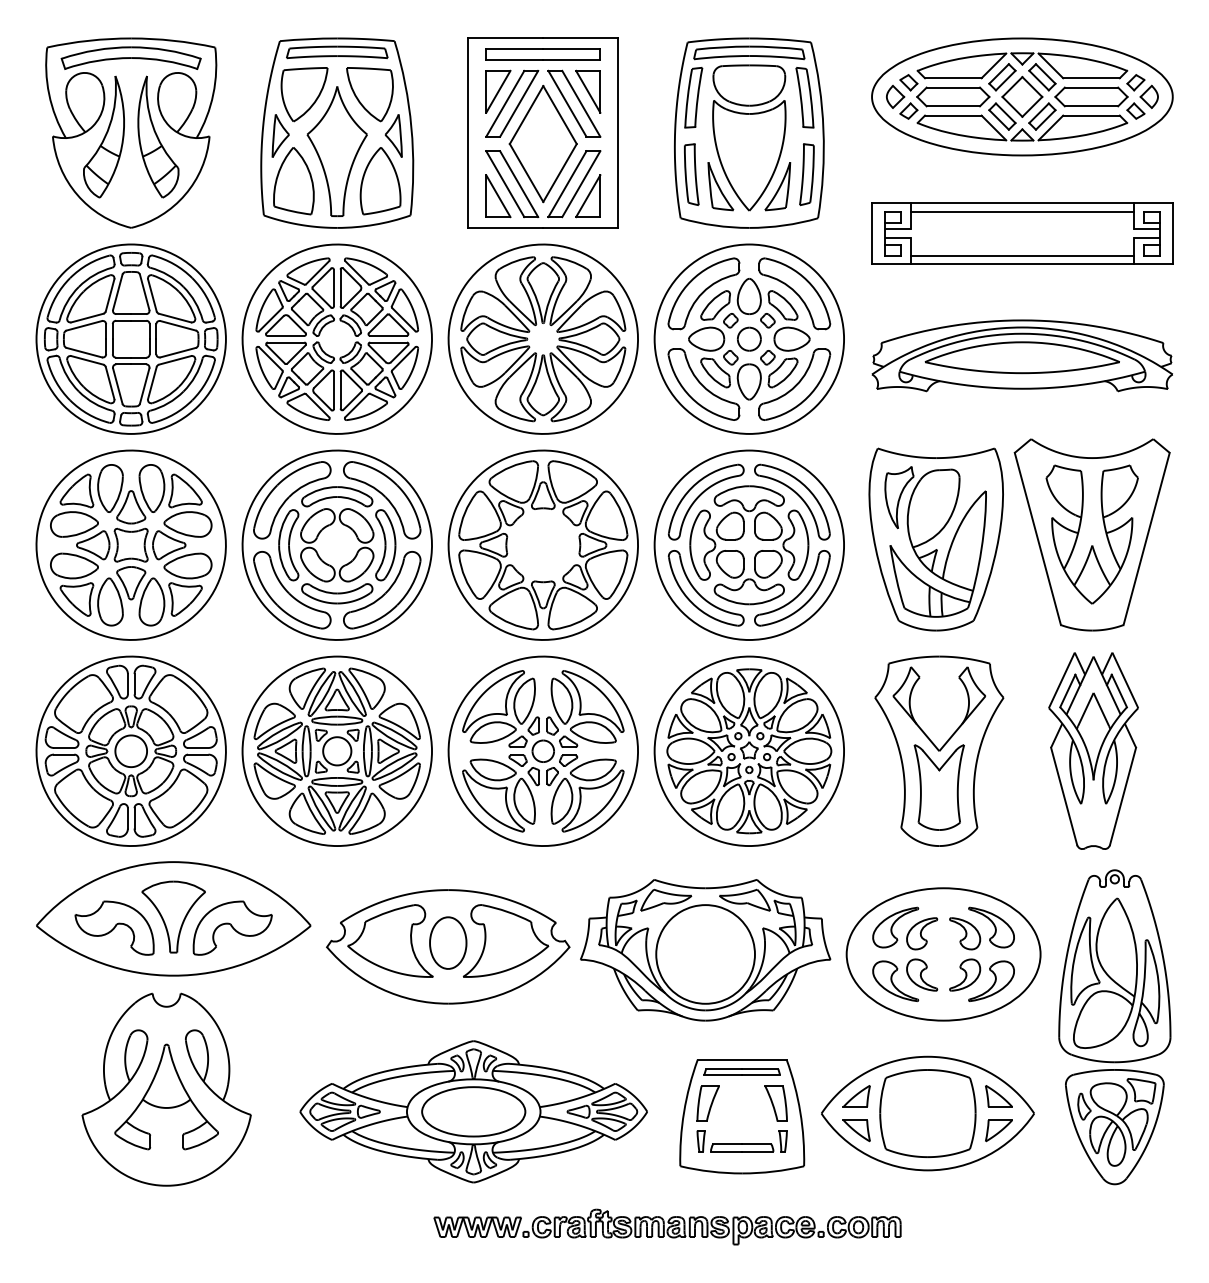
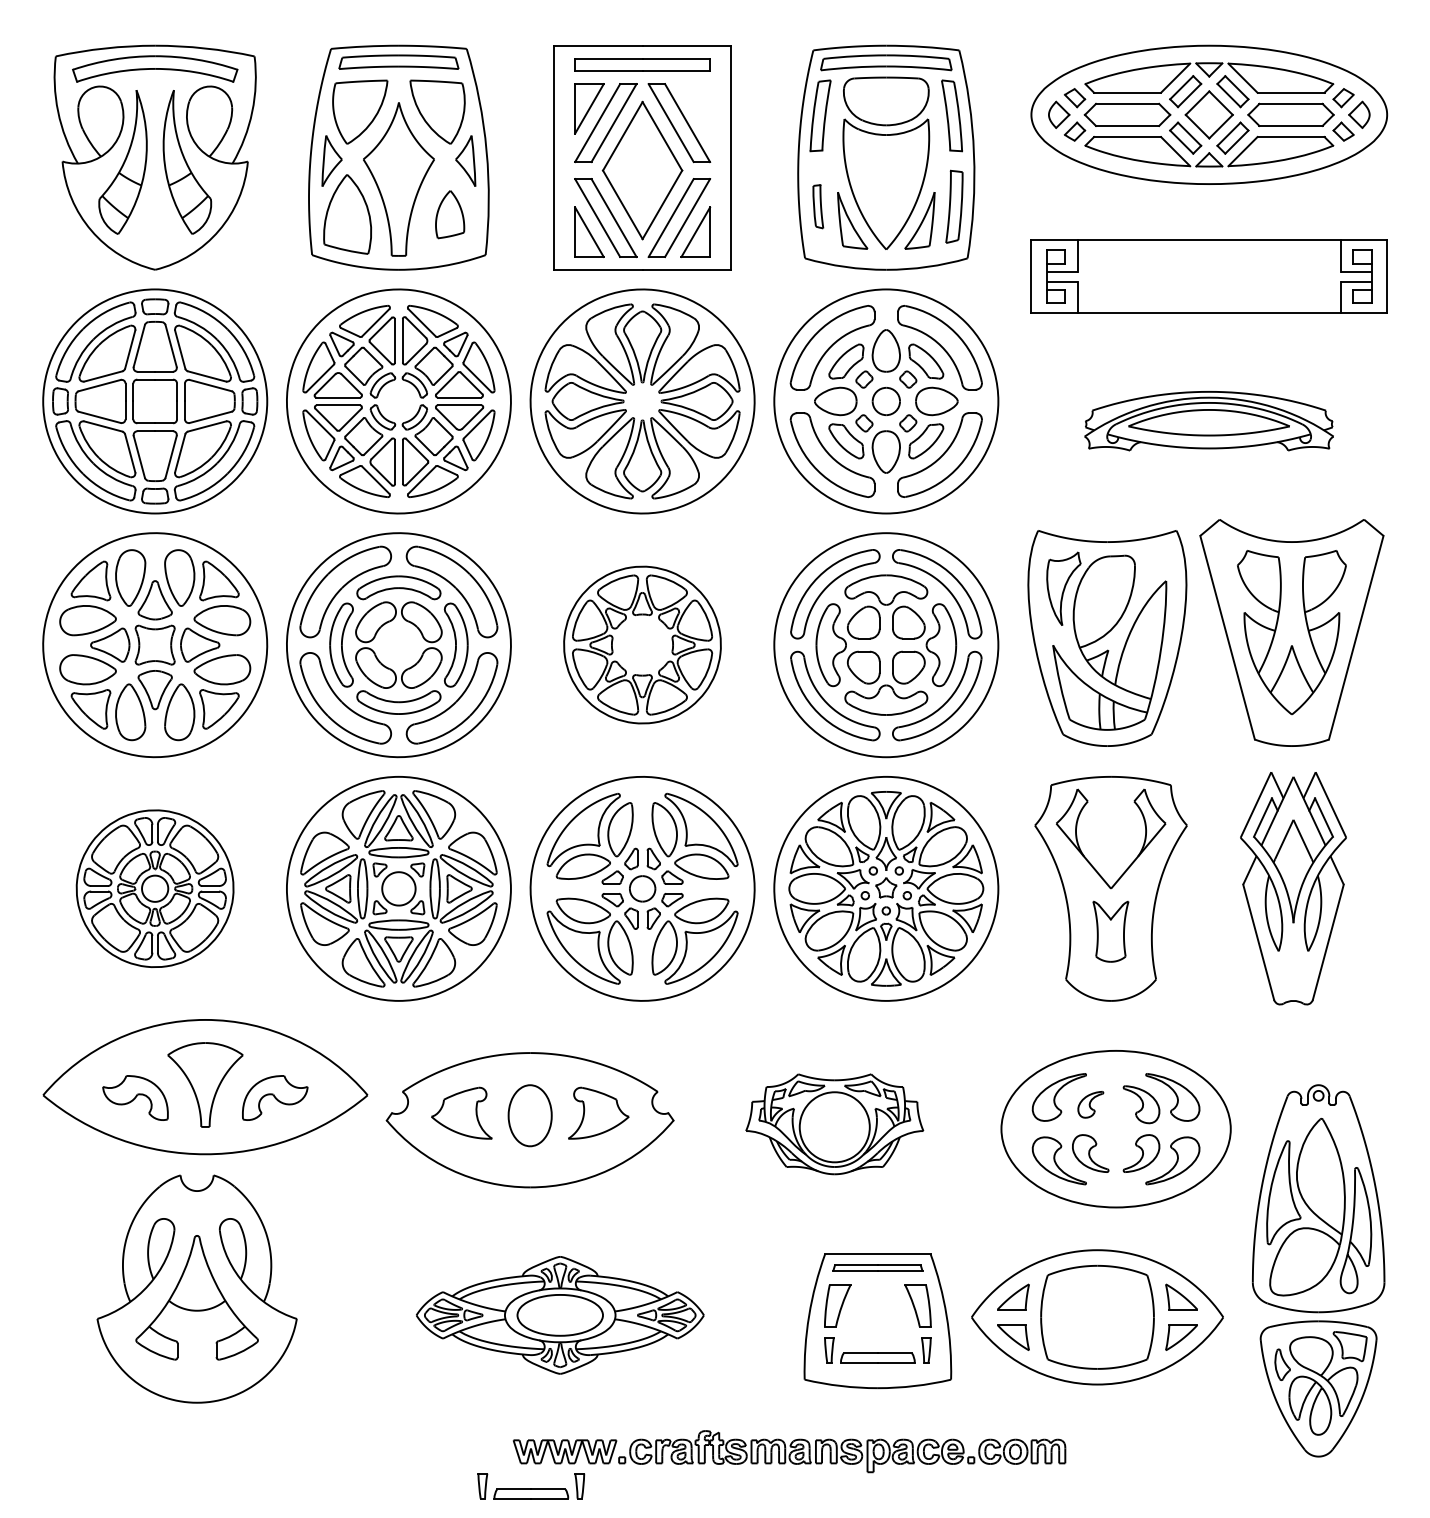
part: (588, 91) -> (696, 108), removed
part: (691, 174) -> (817, 206), size x0.6
part: (380, 181) -> (450, 214), size x0.6
line: (1022, 211) -> (1209, 250), removed
line: (1022, 255) -> (1209, 302), removed
part: (1021, 355) -> (1208, 420), size x0.7
part: (542, 544) -> (641, 644), size x0.7
part: (130, 750) -> (154, 887), size x0.7
part: (938, 787) -> (1110, 931), size x0.6
part: (114, 927) -> (135, 1097), size x0.7
part: (232, 927) -> (274, 1097), size x0.7
part: (922, 933) -> (1091, 1104), size x0.7
part: (390, 940) -> (461, 1112), size x0.6
part: (506, 940) -> (599, 1112), size x0.6
part: (705, 950) -> (834, 1124), size x0.6
part: (1114, 1027) -> (1318, 1271), moved
part: (473, 1111) -> (560, 1314), size x0.7
part: (448, 1256) -> (530, 1486), added

